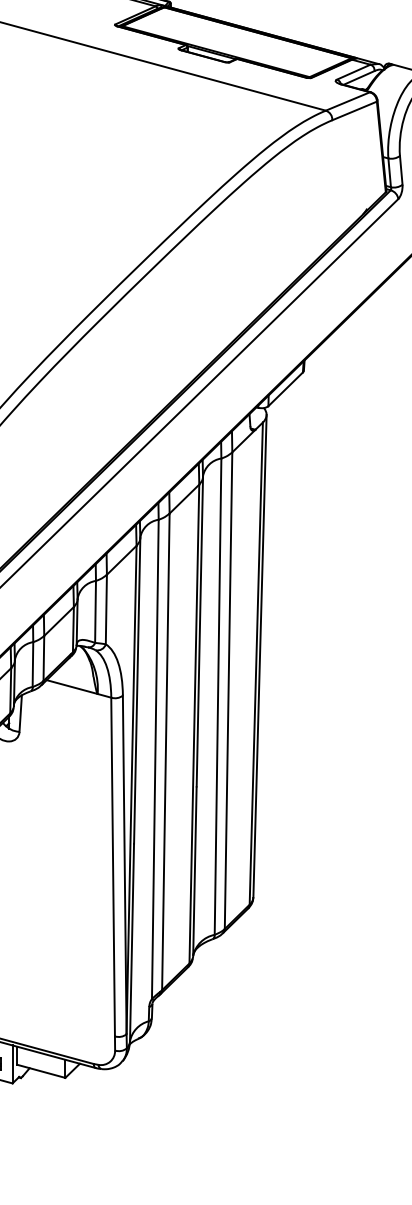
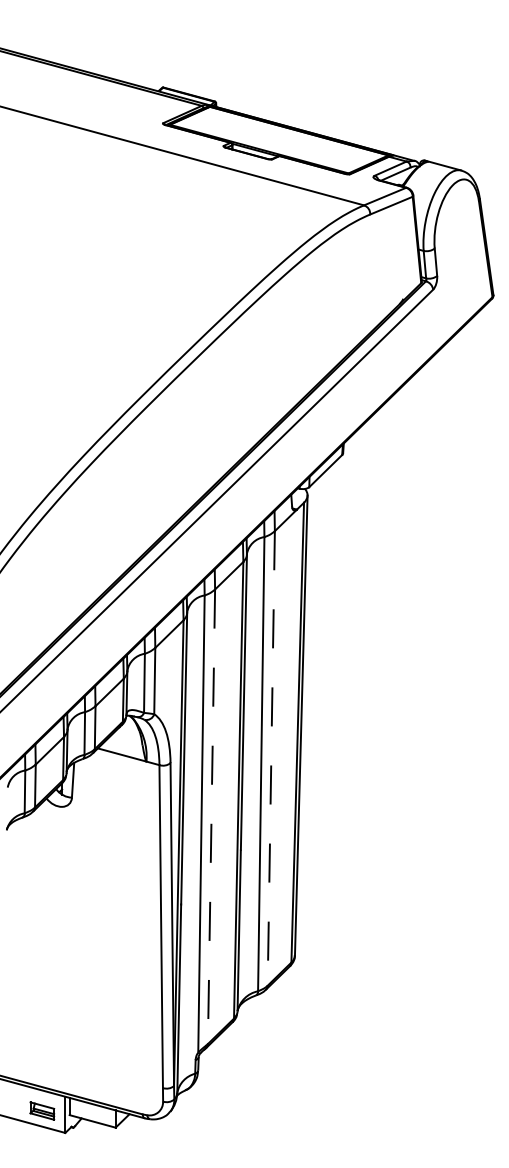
line: (228, 689) -> (271, 757), solid -> dashed
line: (165, 751) -> (211, 816), solid -> dashed

